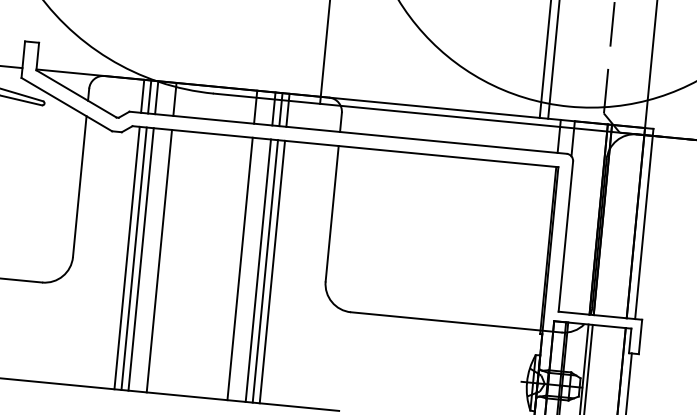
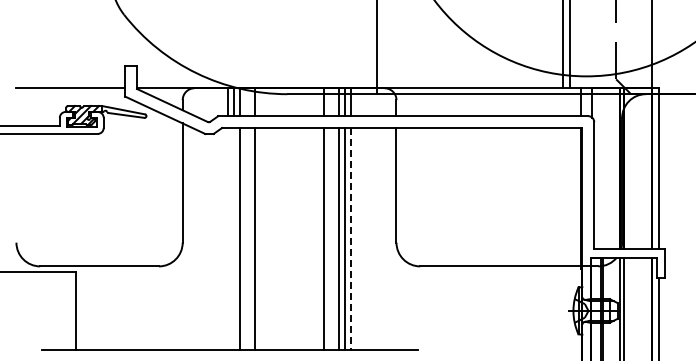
line: (127, 258) -> (228, 239), removed
line: (134, 259) -> (234, 239), removed
line: (272, 272) -> (351, 239), solid -> dashed

